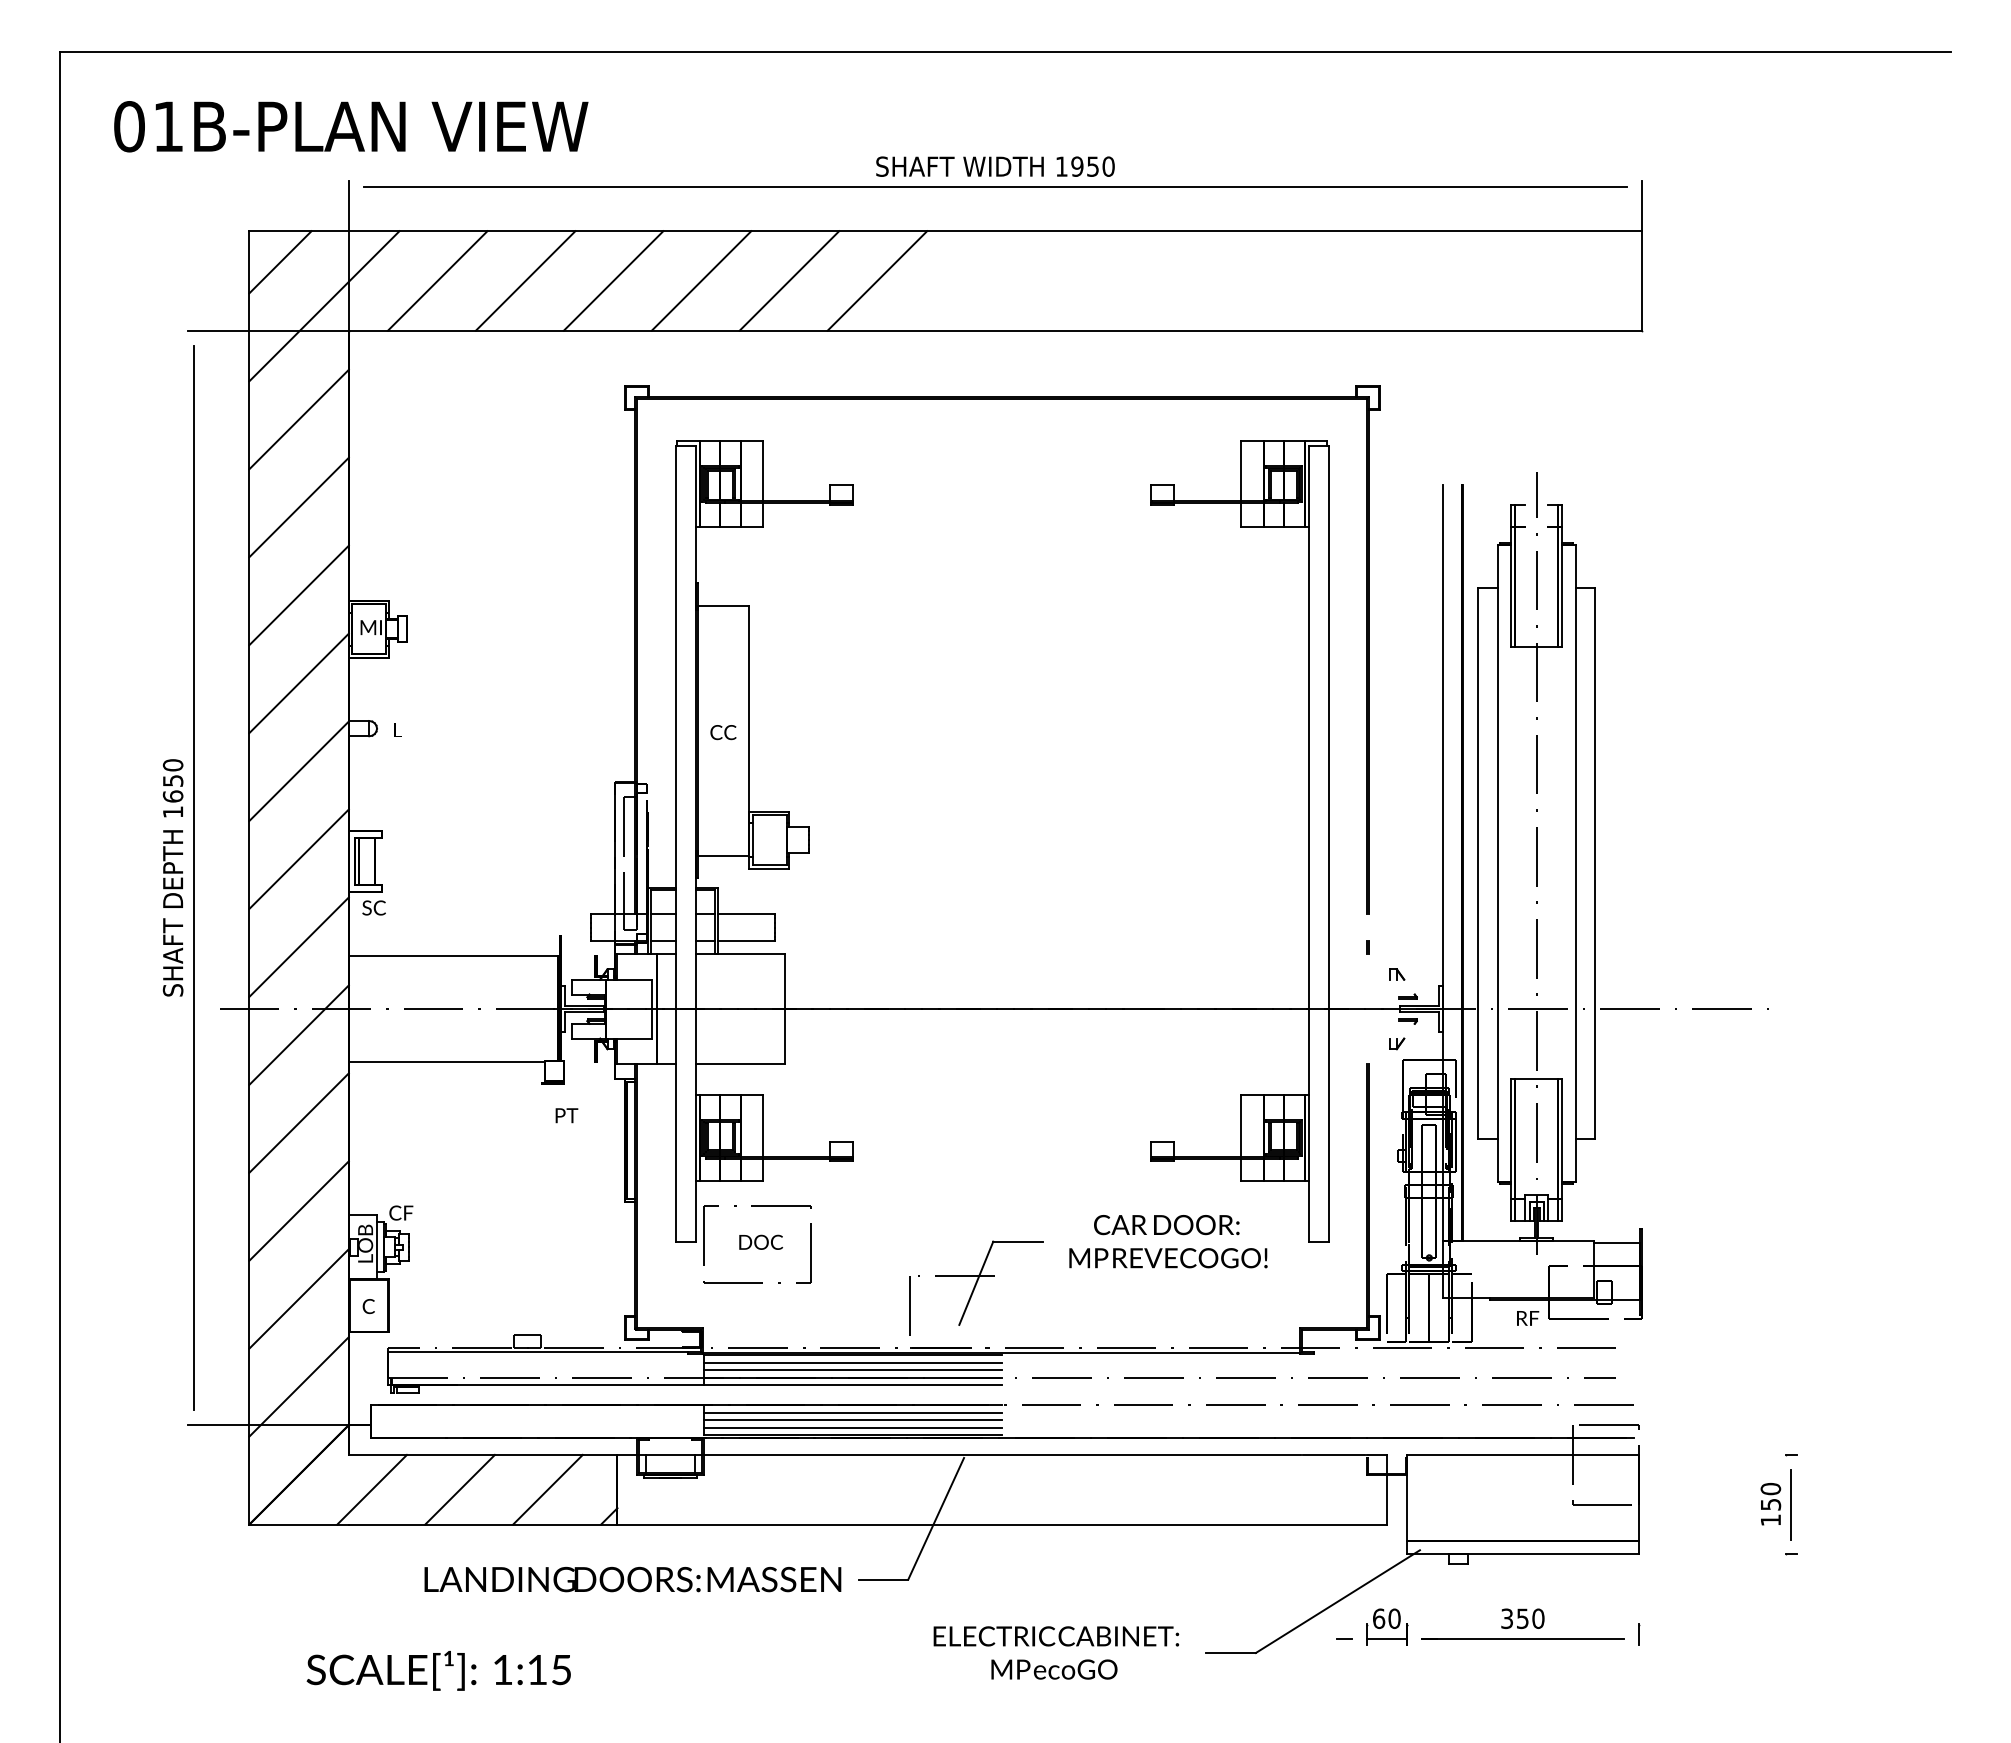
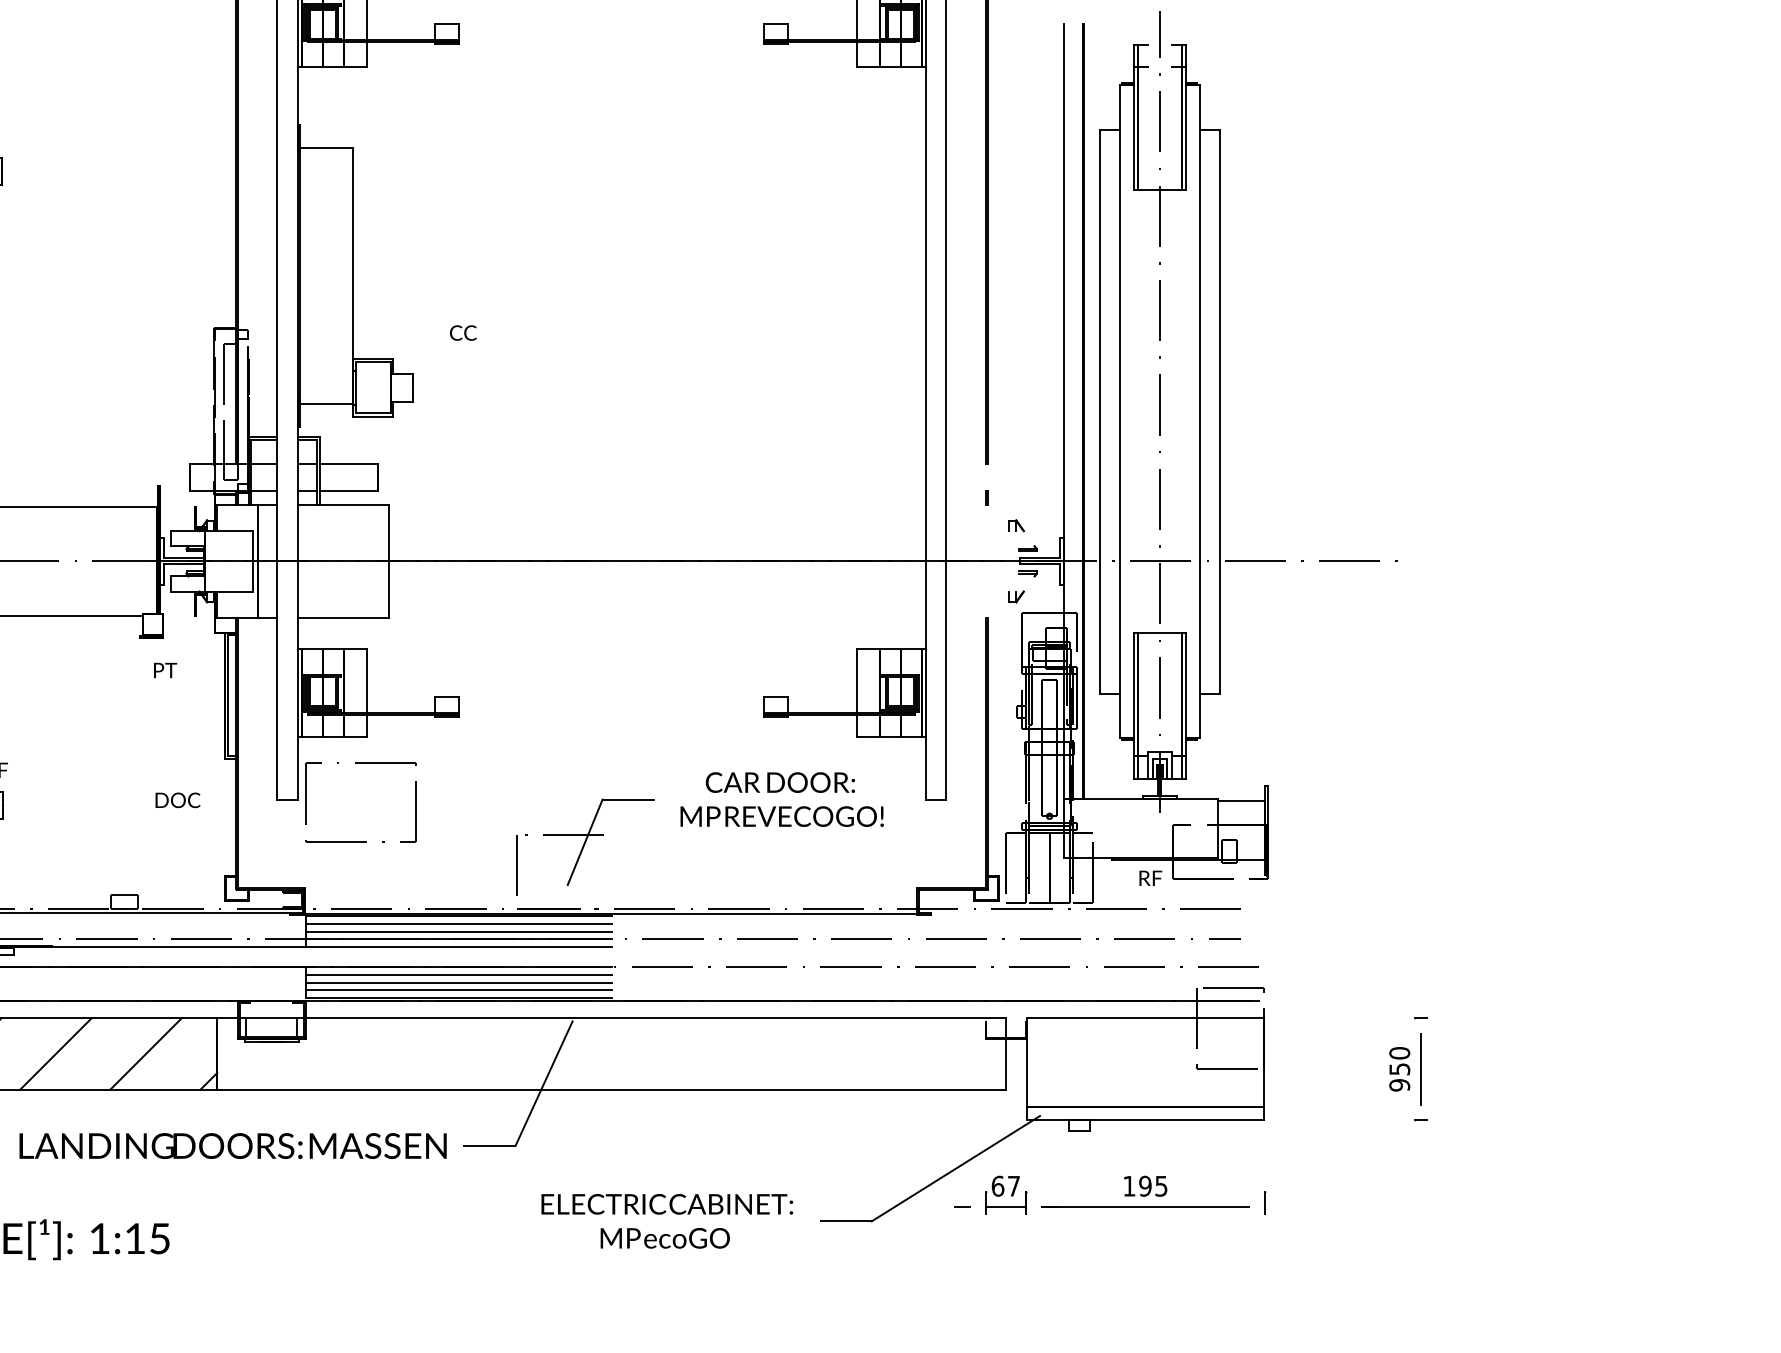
text: (723, 732) -> (463, 333), moved
text: (761, 1241) -> (178, 799), moved
text: (1770, 1520) -> (1399, 1085), 150 -> 950
text: (1394, 1618) -> (1013, 1185), 60 -> 67
text: (1522, 1618) -> (1145, 1185), 350 -> 195

